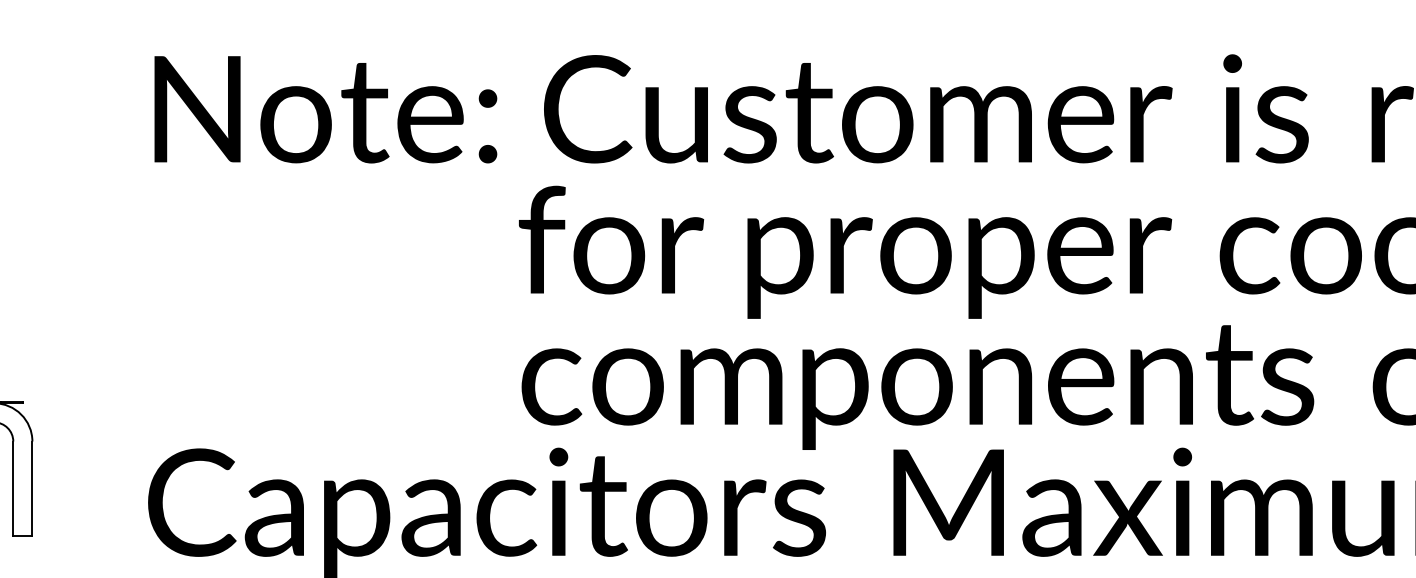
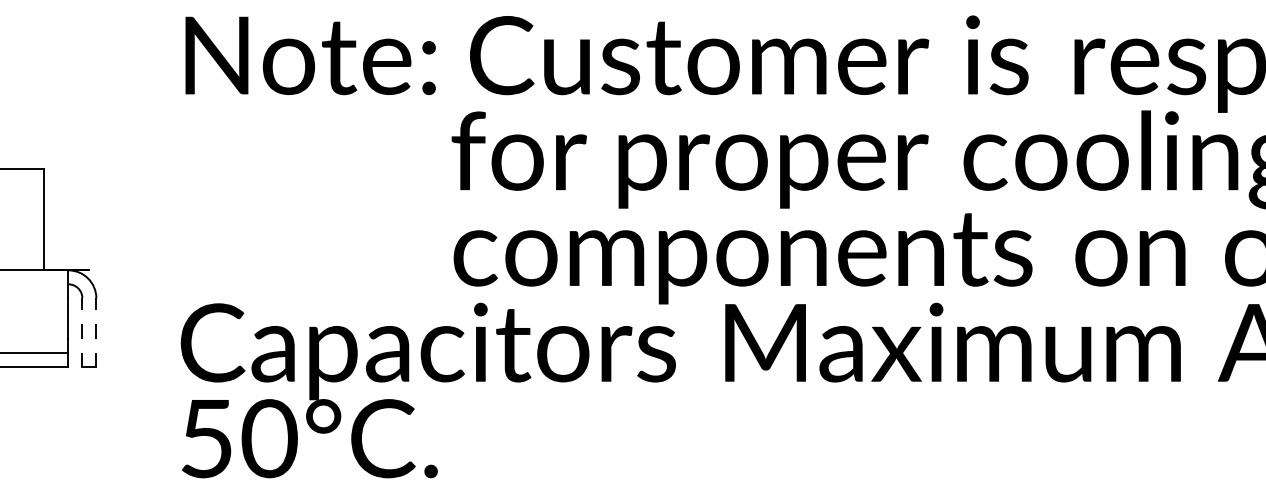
line: (13, 488) -> (82, 332), solid -> dashed
line: (32, 488) -> (96, 332), solid -> dashed

